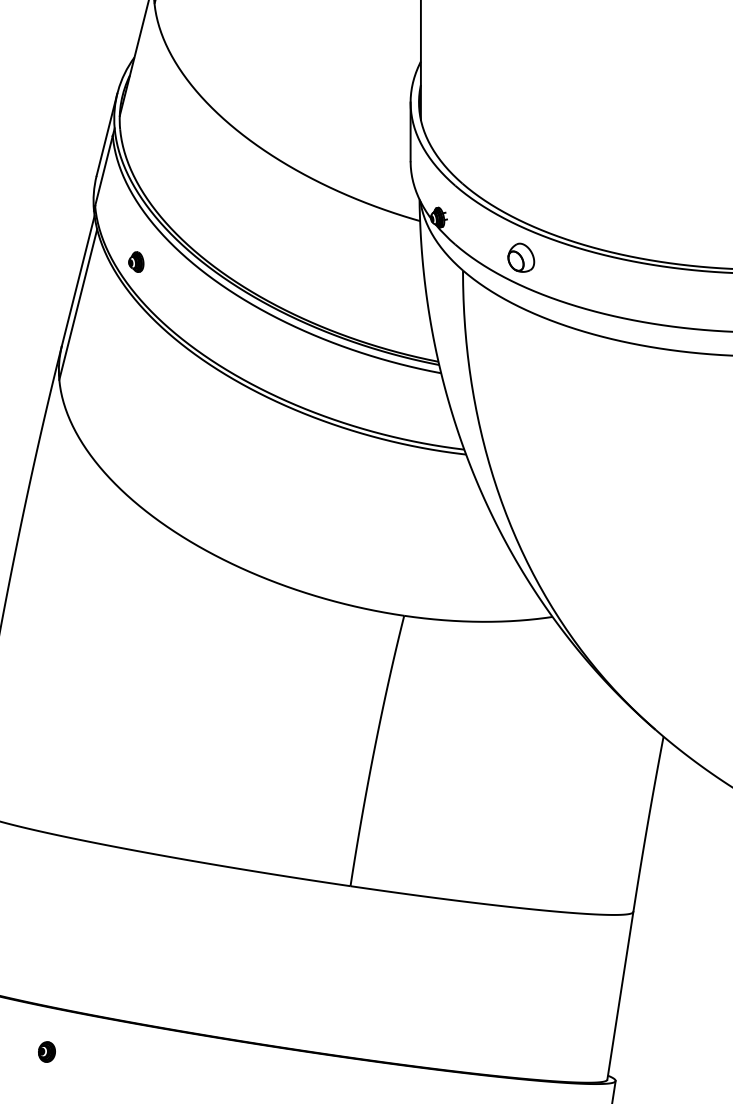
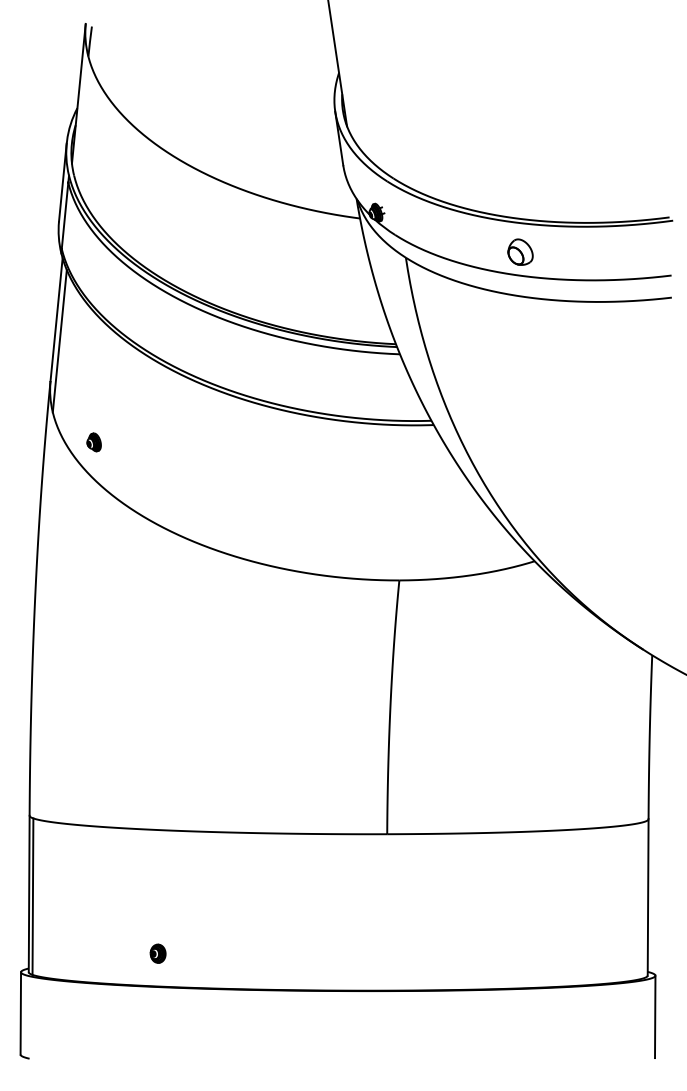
part: (521, 257) -> (520, 251), moved
part: (135, 261) -> (93, 442), moved
part: (46, 1051) -> (157, 953), moved

